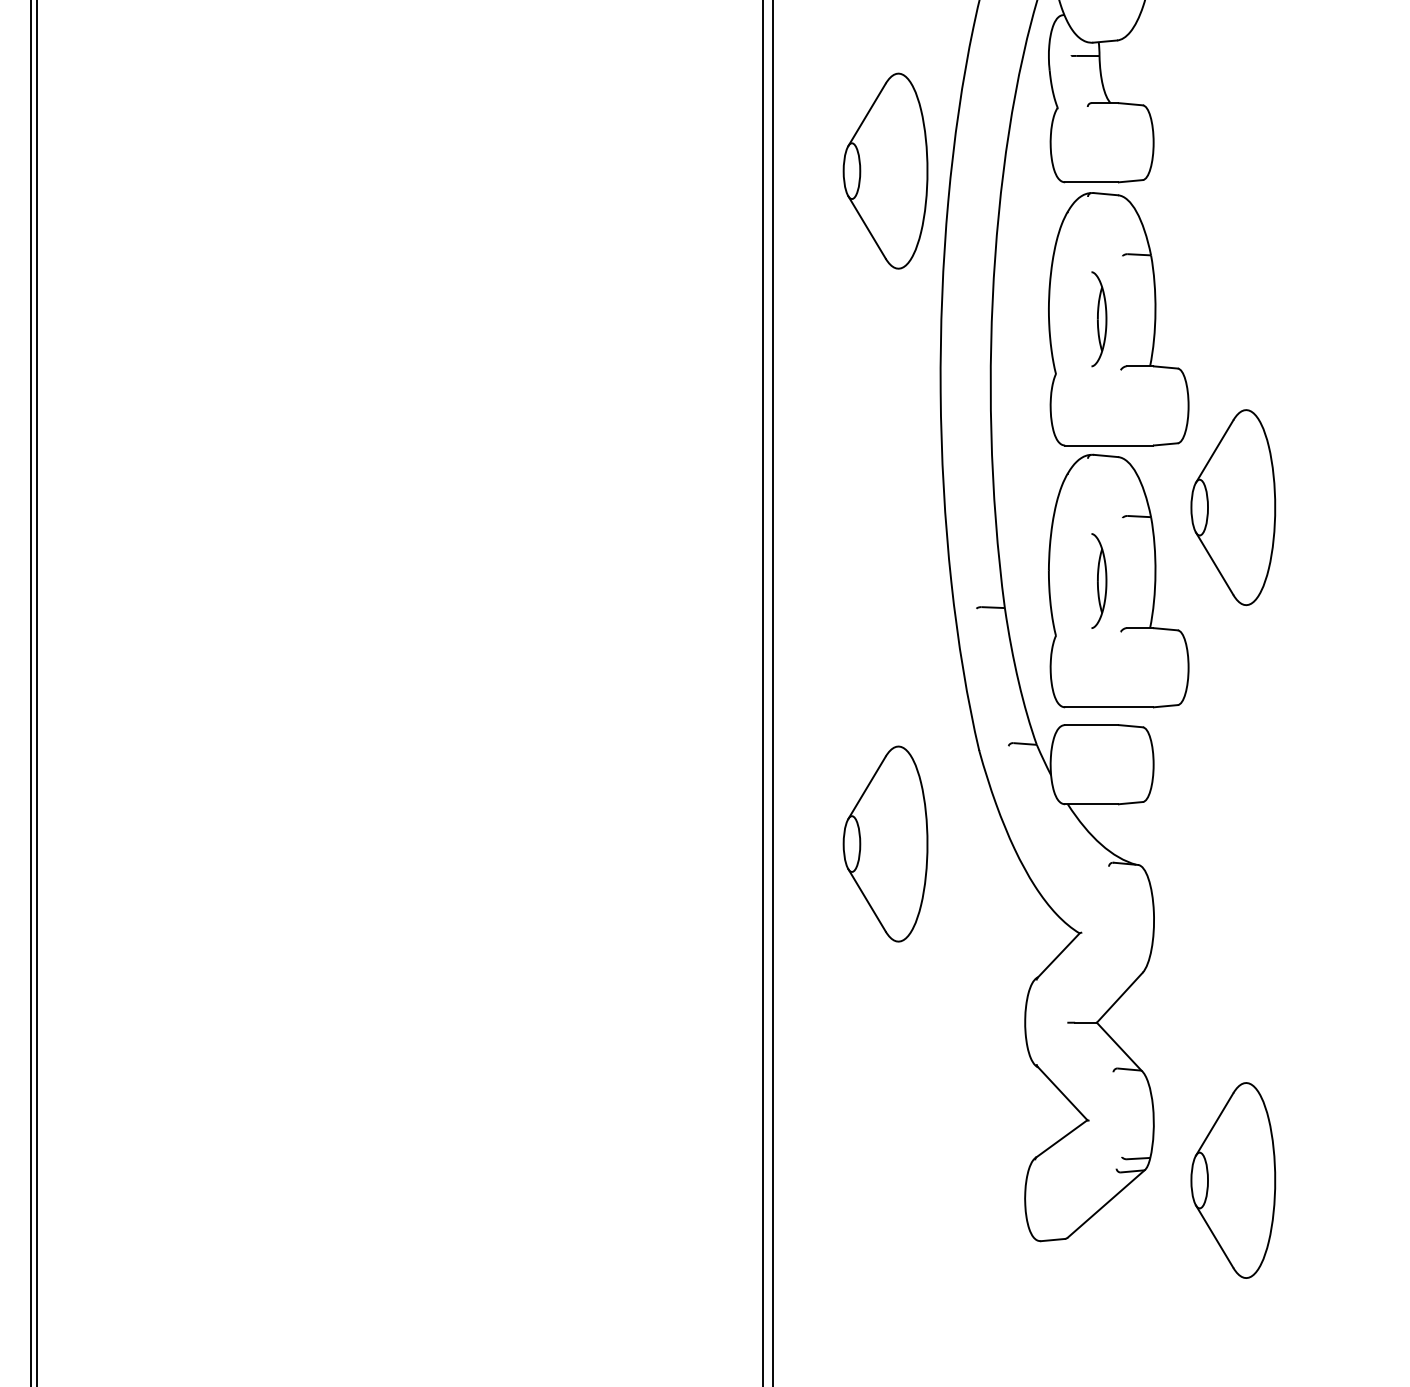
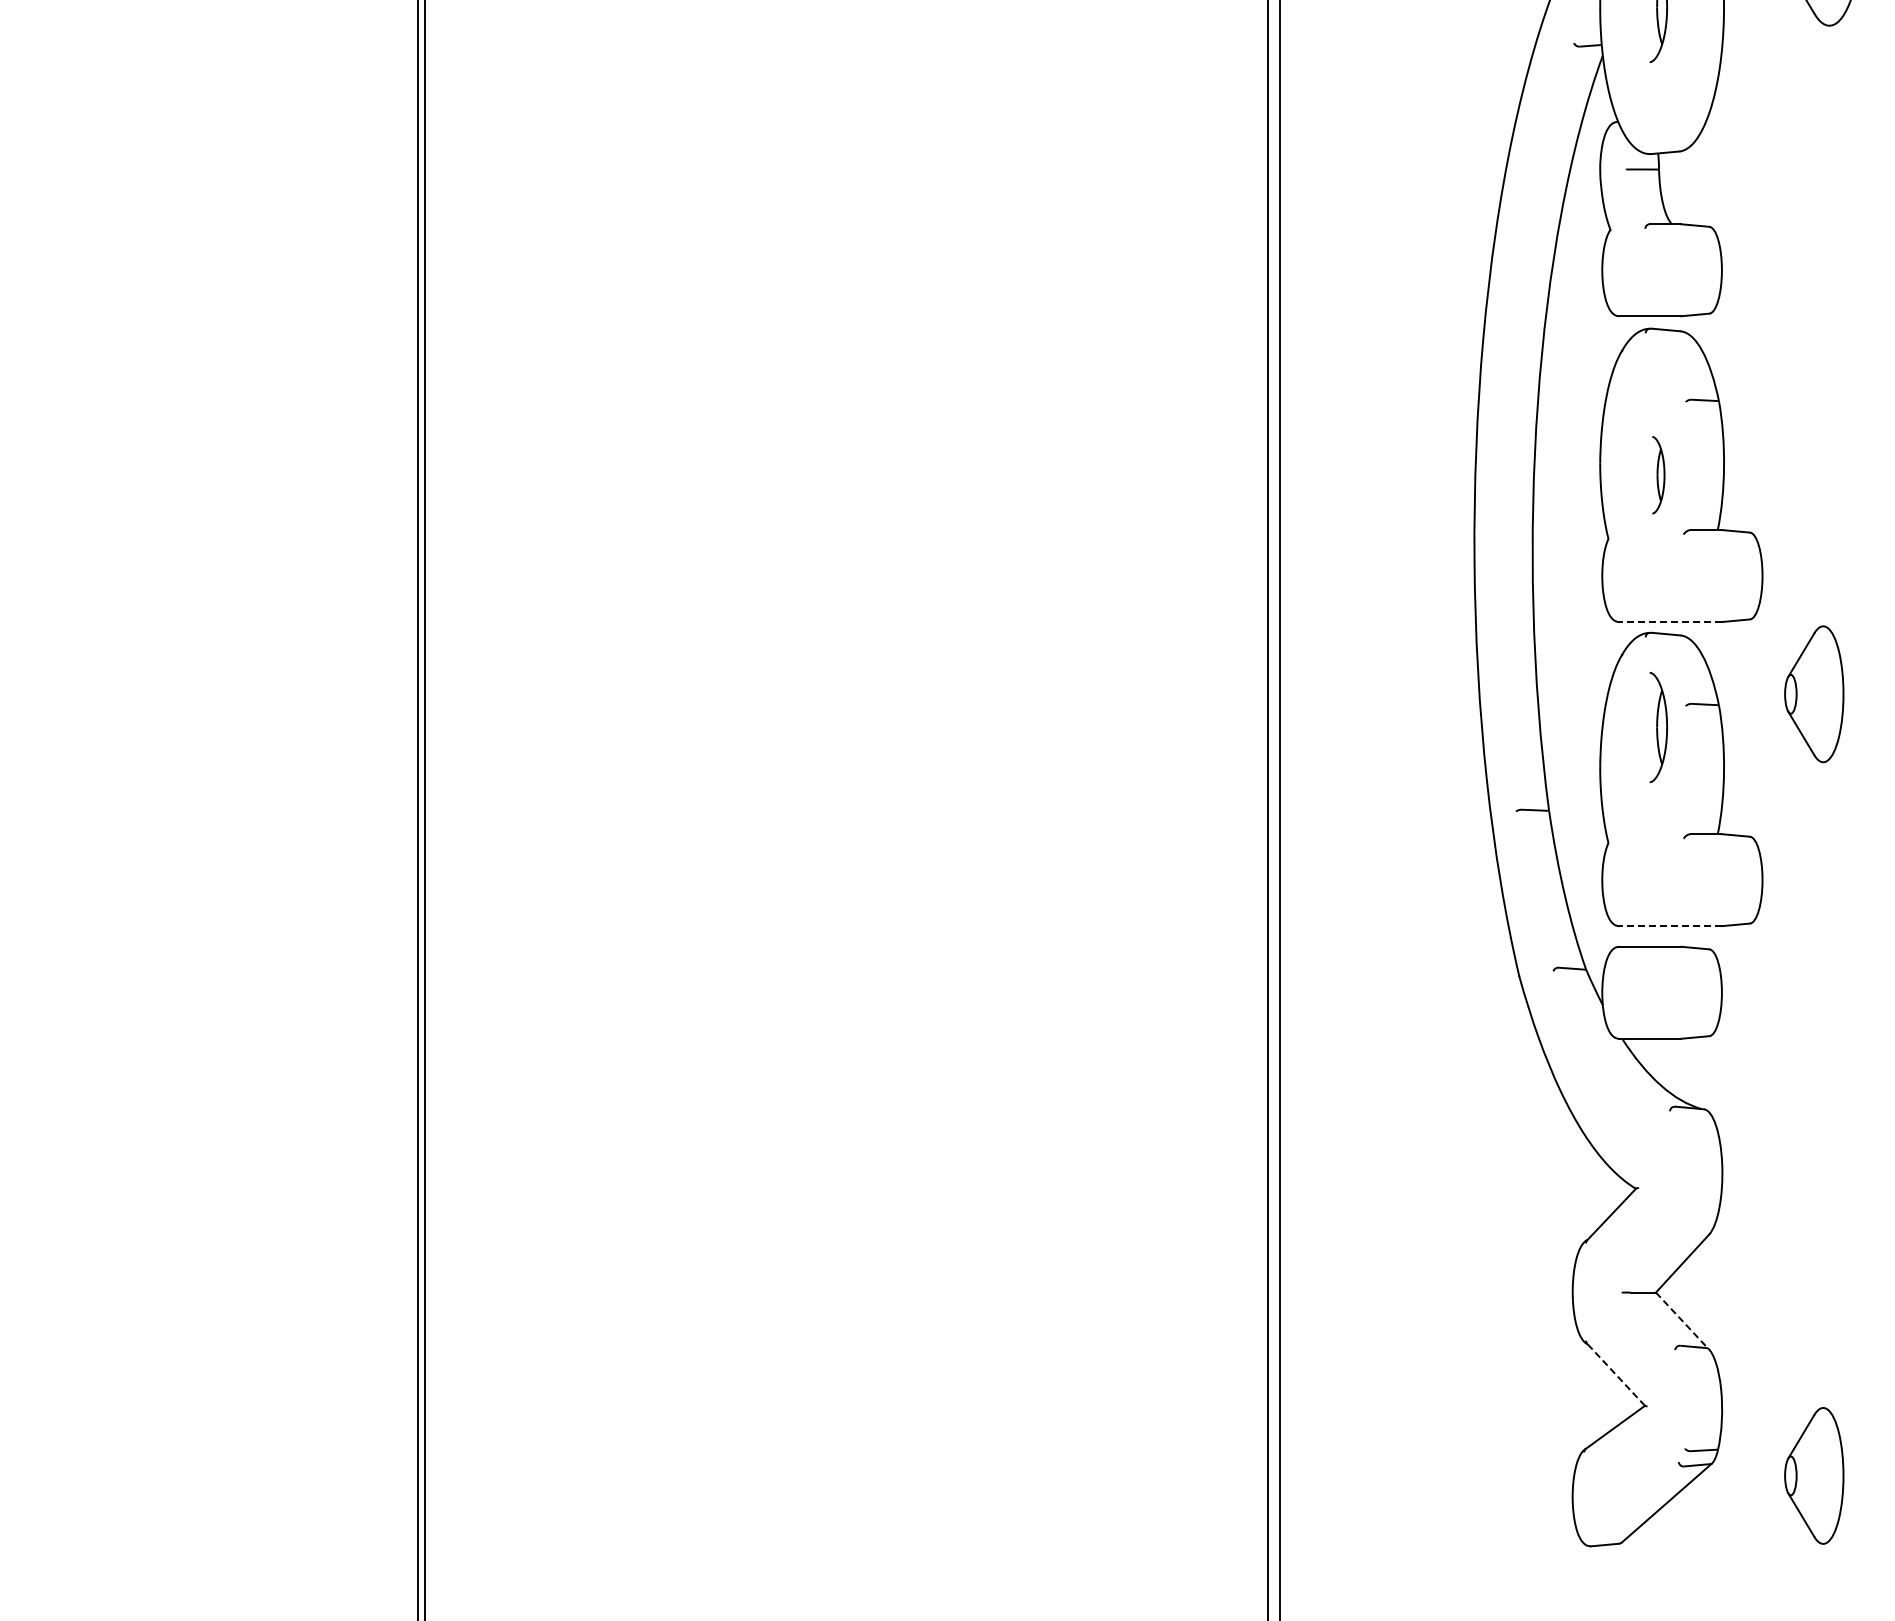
part: (885, 171) -> (1410, 303), removed
part: (1099, 318) -> (1658, 474), size x0.7
line: (1108, 445) -> (1669, 622), solid -> dashed
part: (1232, 507) -> (1813, 694), size x0.6
part: (1099, 581) -> (1658, 727), moved
line: (1108, 707) -> (1669, 926), solid -> dashed
part: (885, 843) -> (1410, 1084), removed
line: (1119, 1046) -> (1682, 1320), solid -> dashed
line: (1062, 1093) -> (1615, 1374), solid -> dashed
part: (1232, 1180) -> (1813, 1475), size x0.6

